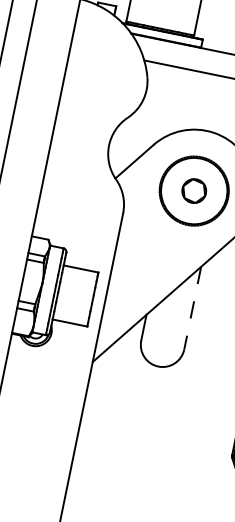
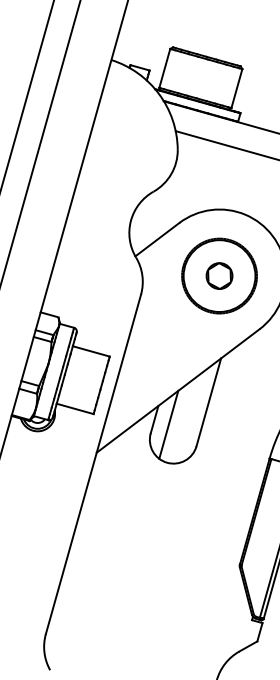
line: (192, 308) -> (208, 402), dashed -> solid
line: (157, 331) -> (168, 424), added

